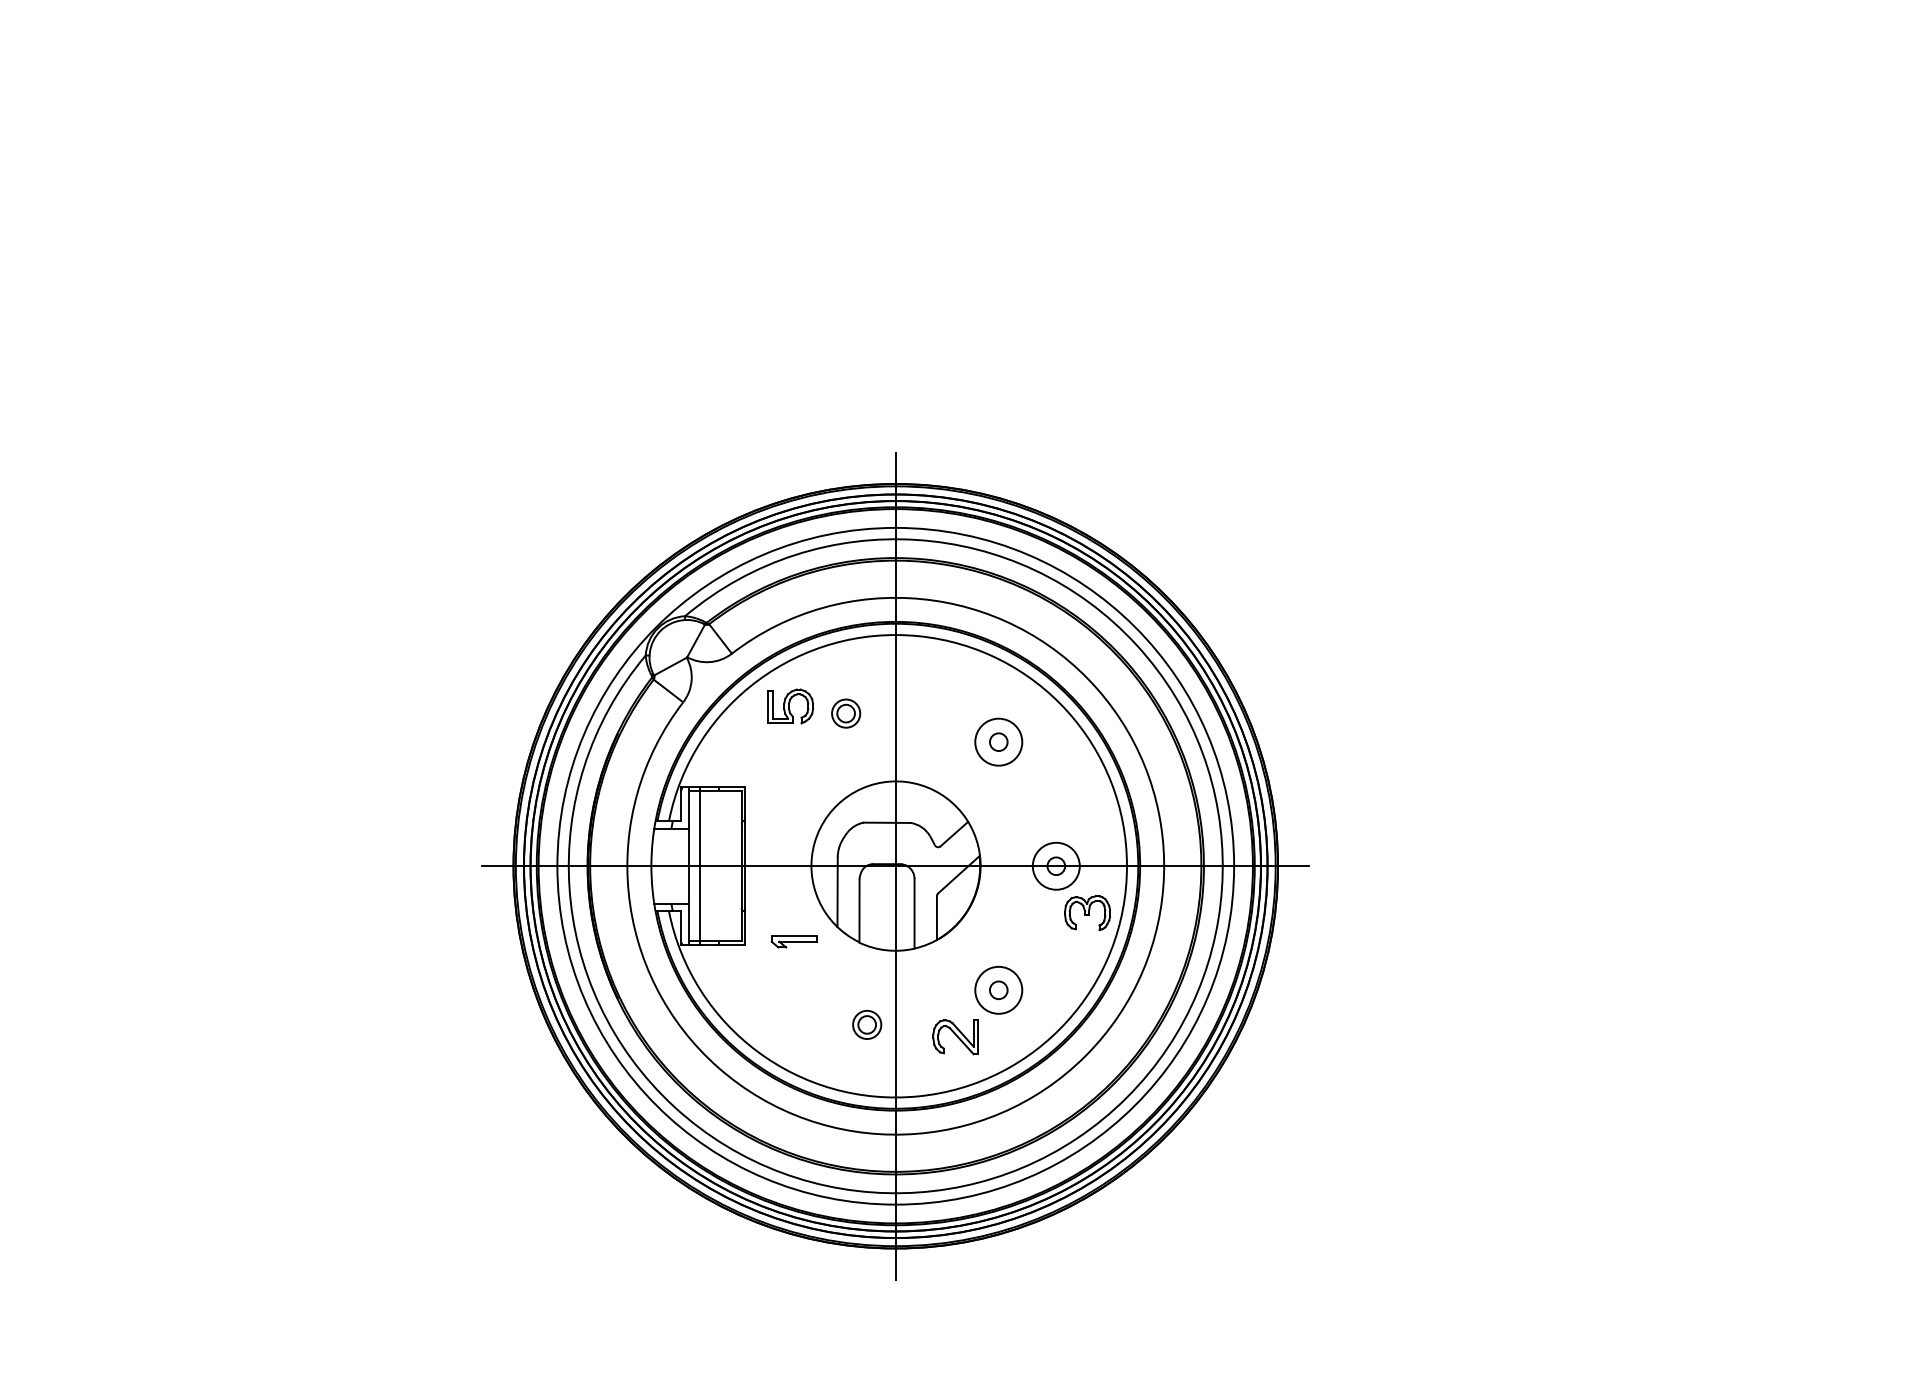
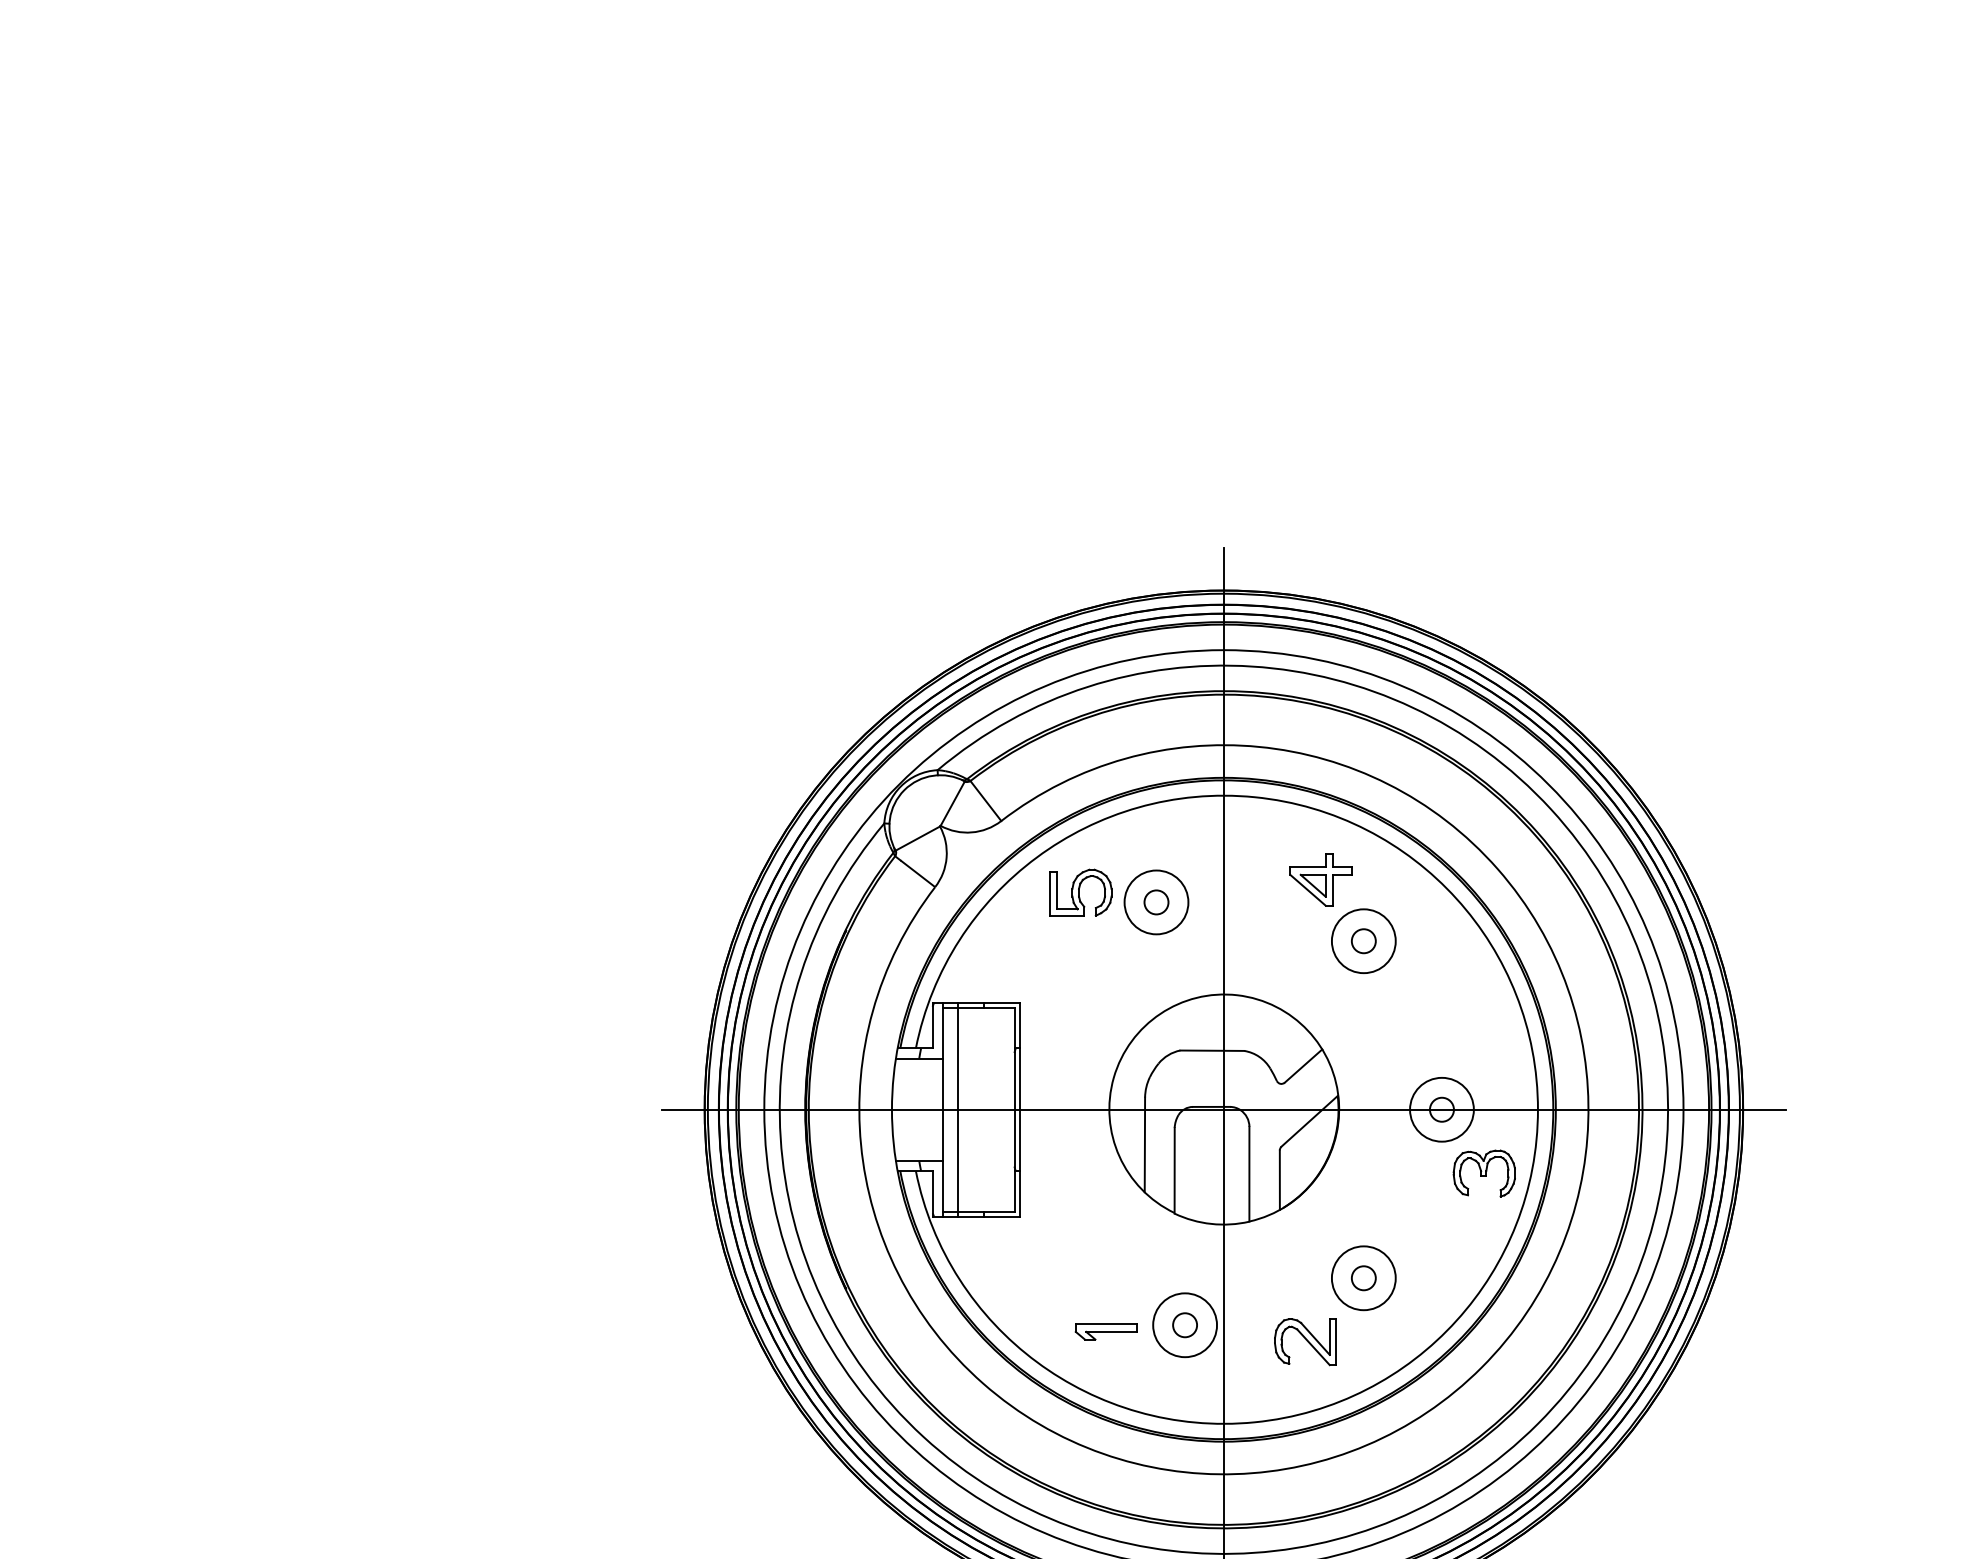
part: (966, 696) -> (1319, 879), added
circle: (845, 713) -> (1155, 902), size x1.67
part: (793, 941) -> (1105, 1331), moved
circle: (866, 1024) -> (1184, 1324), size x1.67

